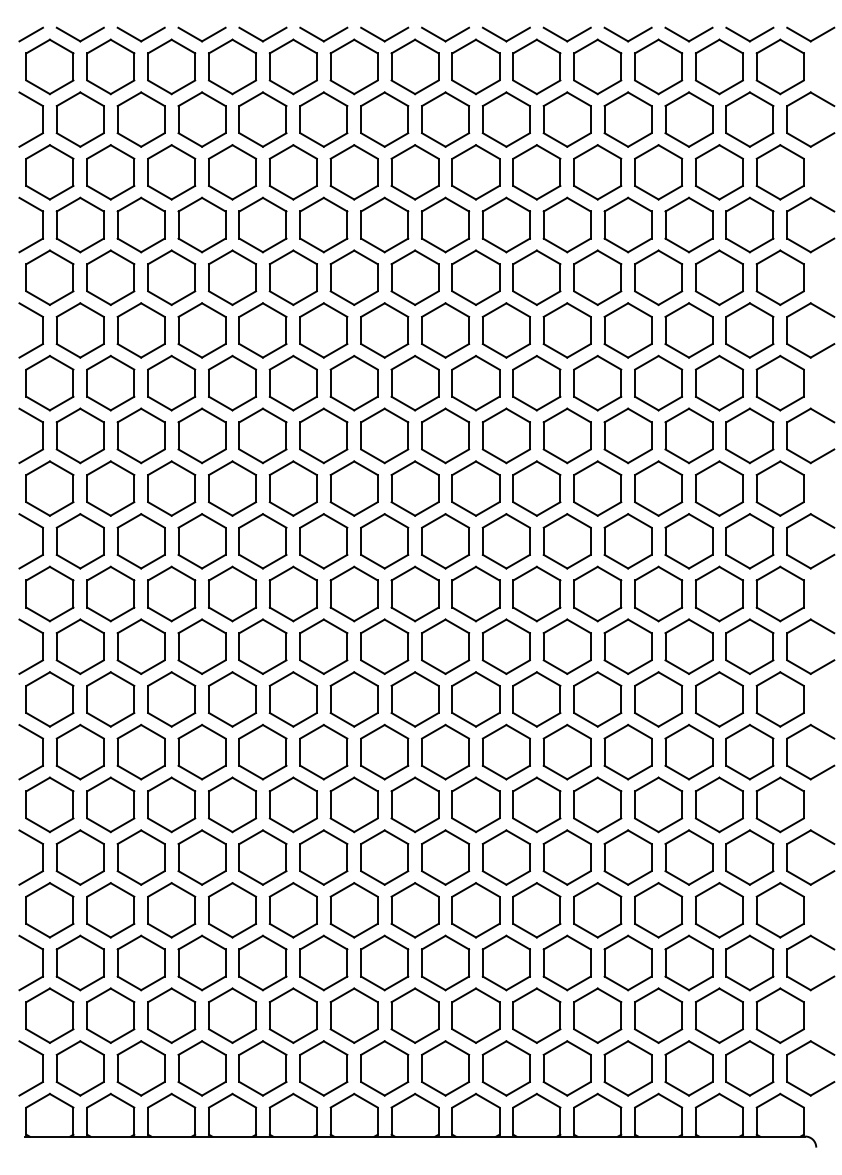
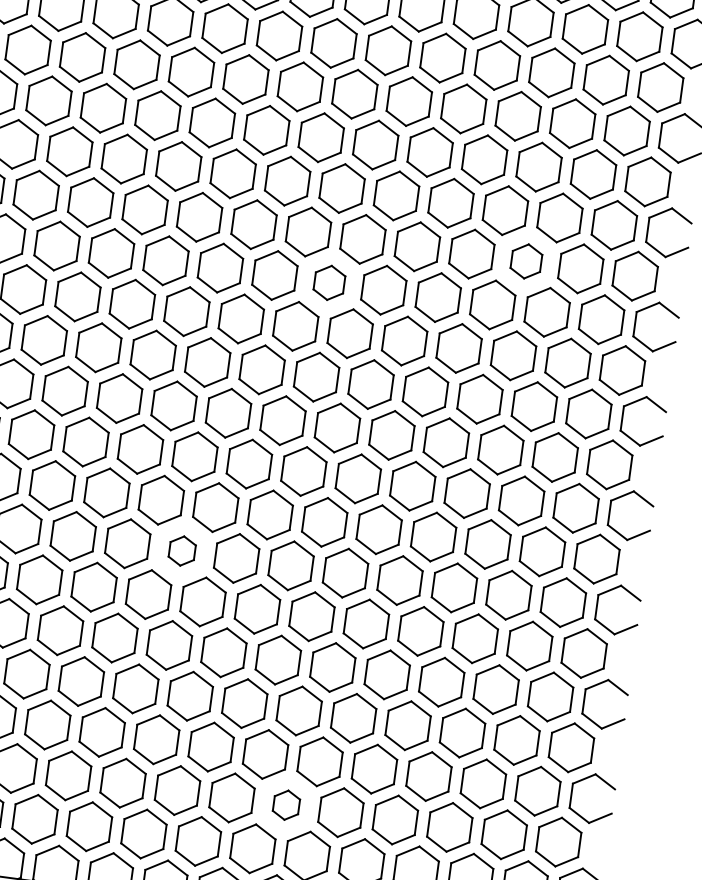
part: (658, 382) -> (526, 260), size x0.7
part: (445, 435) -> (329, 282), size x0.7
part: (323, 751) -> (181, 550), size x0.6
part: (475, 1015) -> (286, 805), size x0.6

